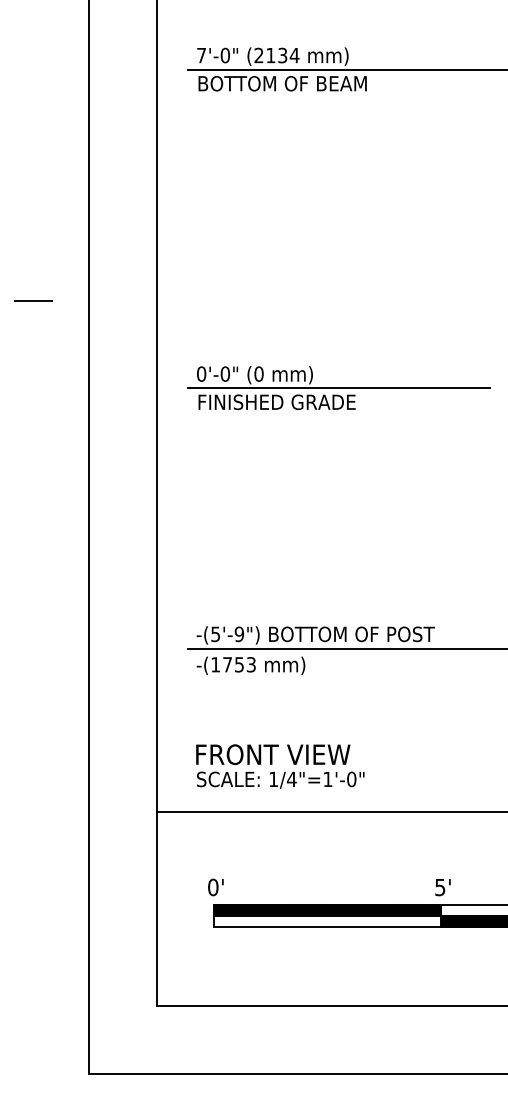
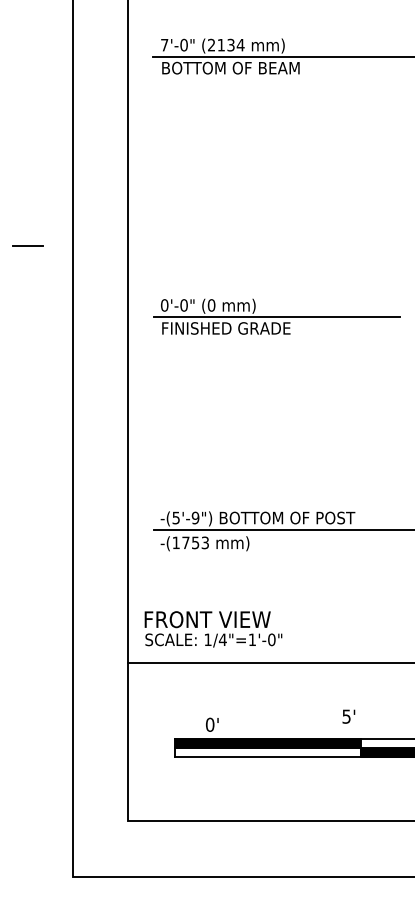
text: (280, 766) -> (213, 629), moved
text: (215, 887) -> (211, 724), moved
text: (442, 887) -> (348, 716), moved

